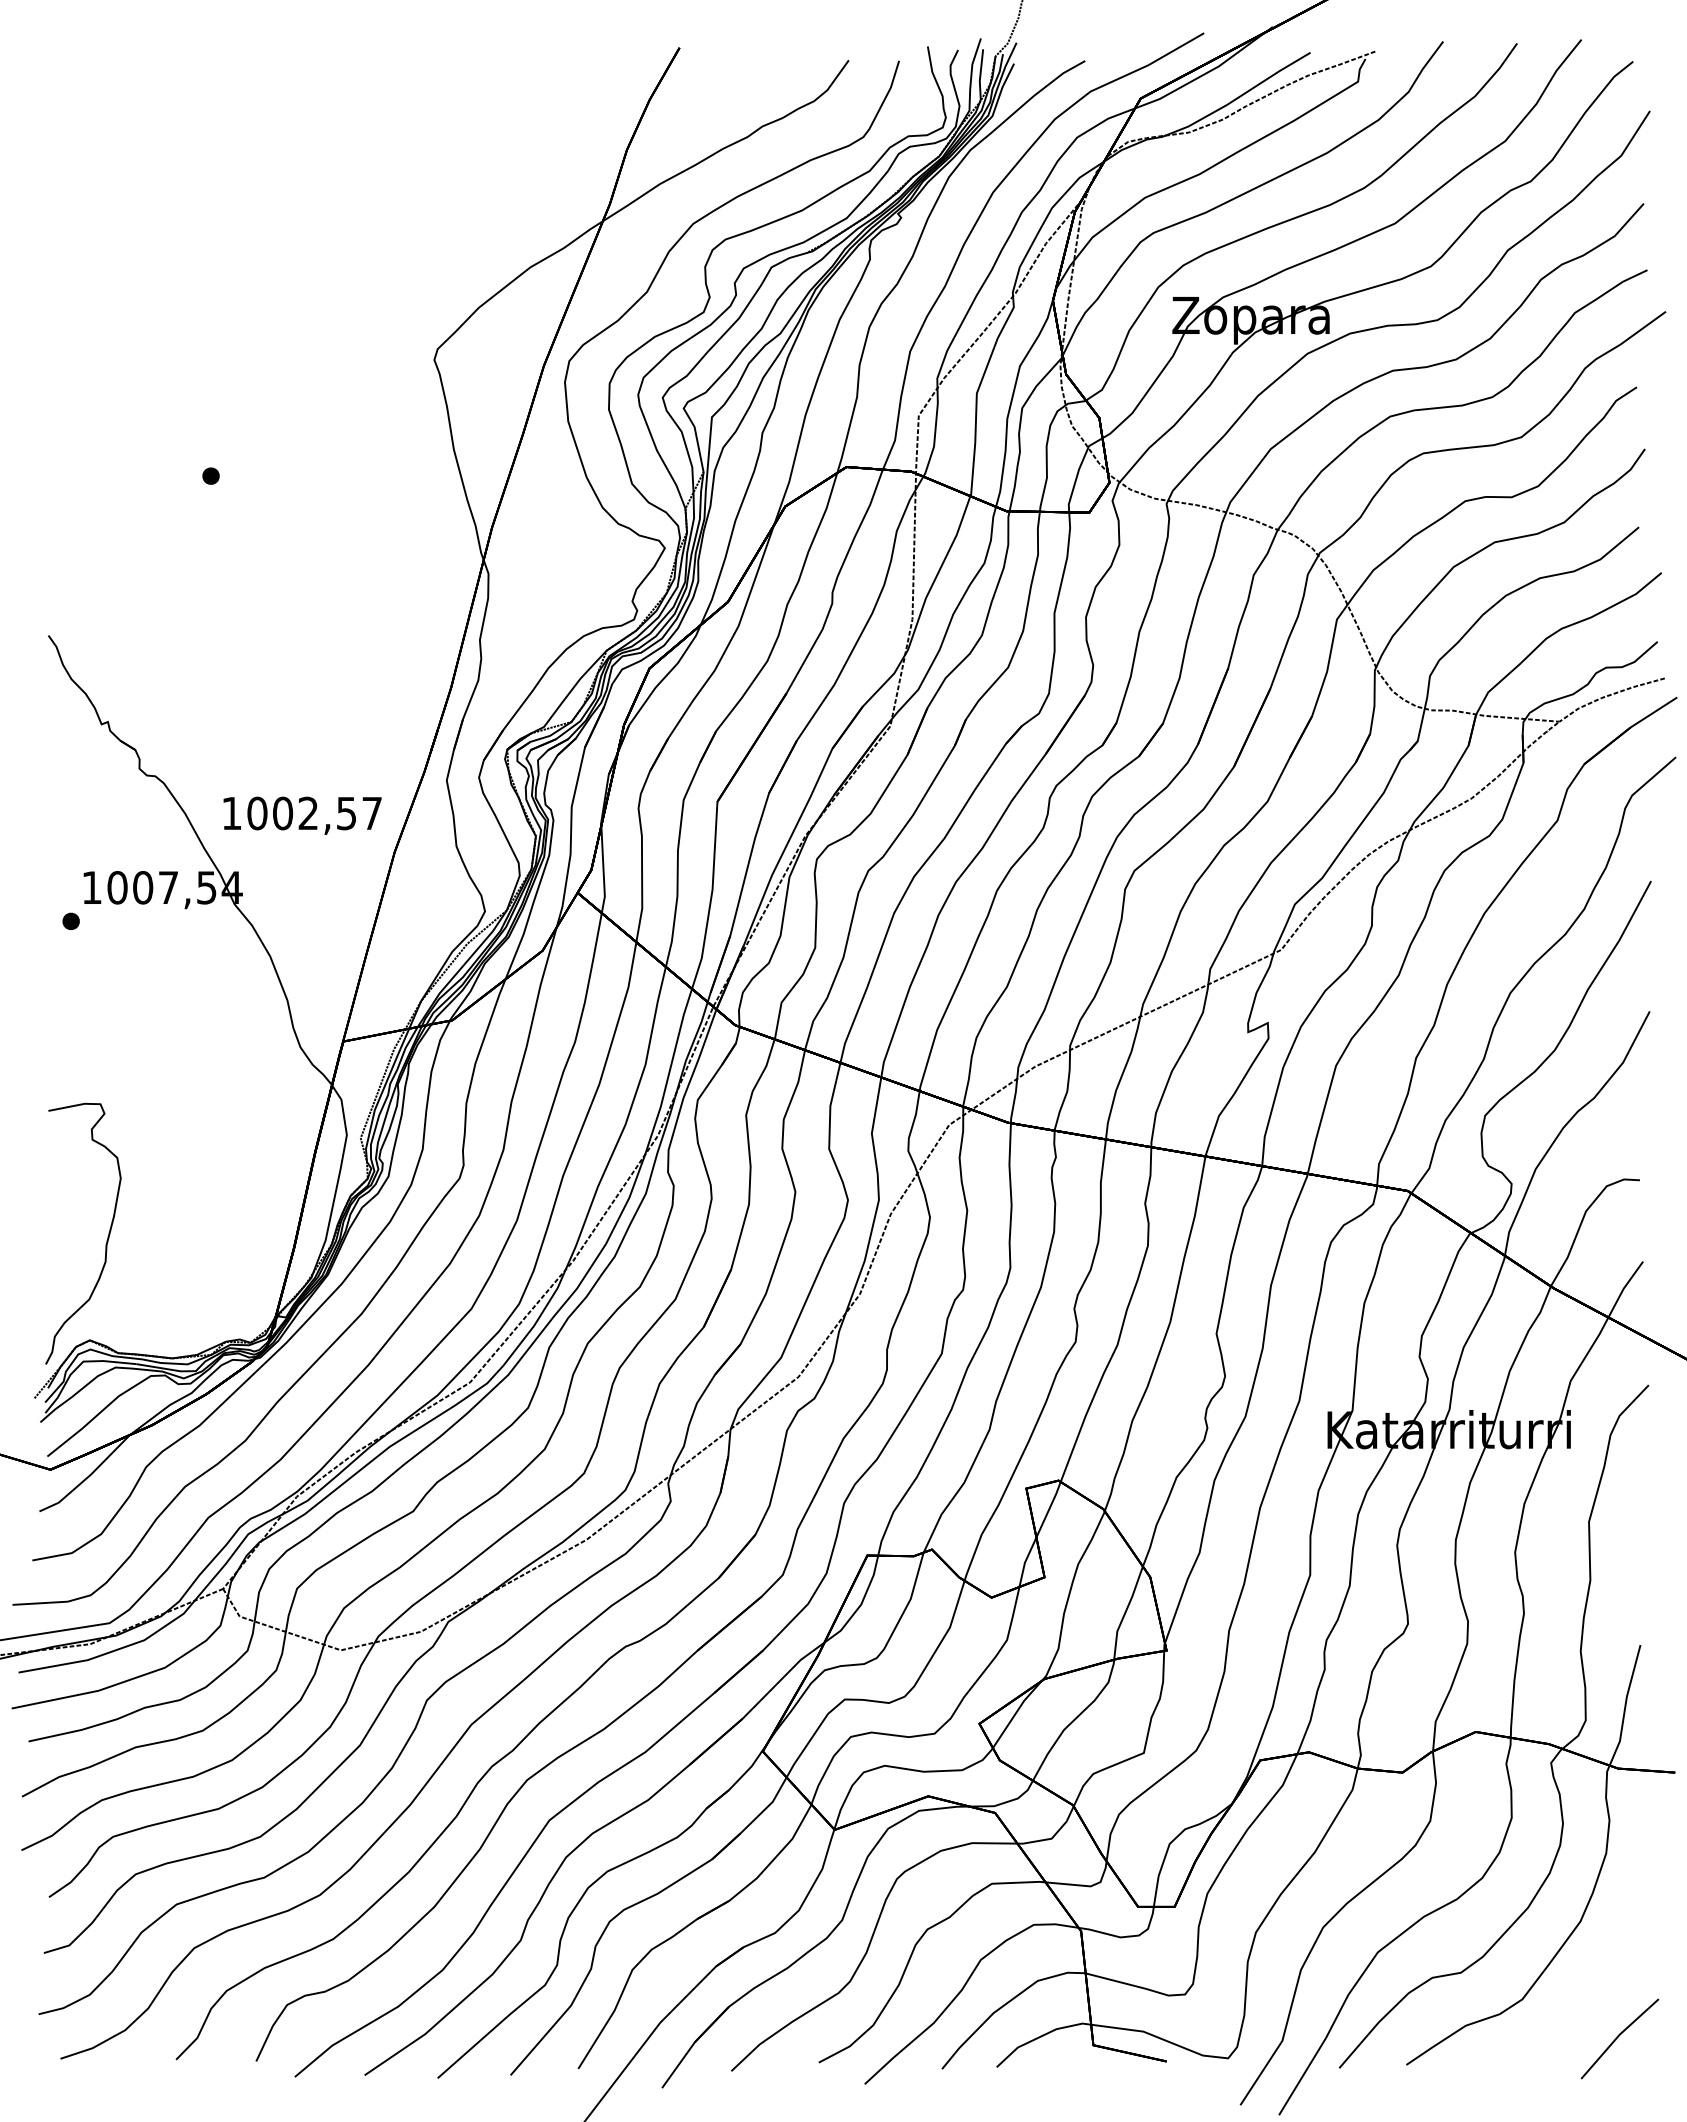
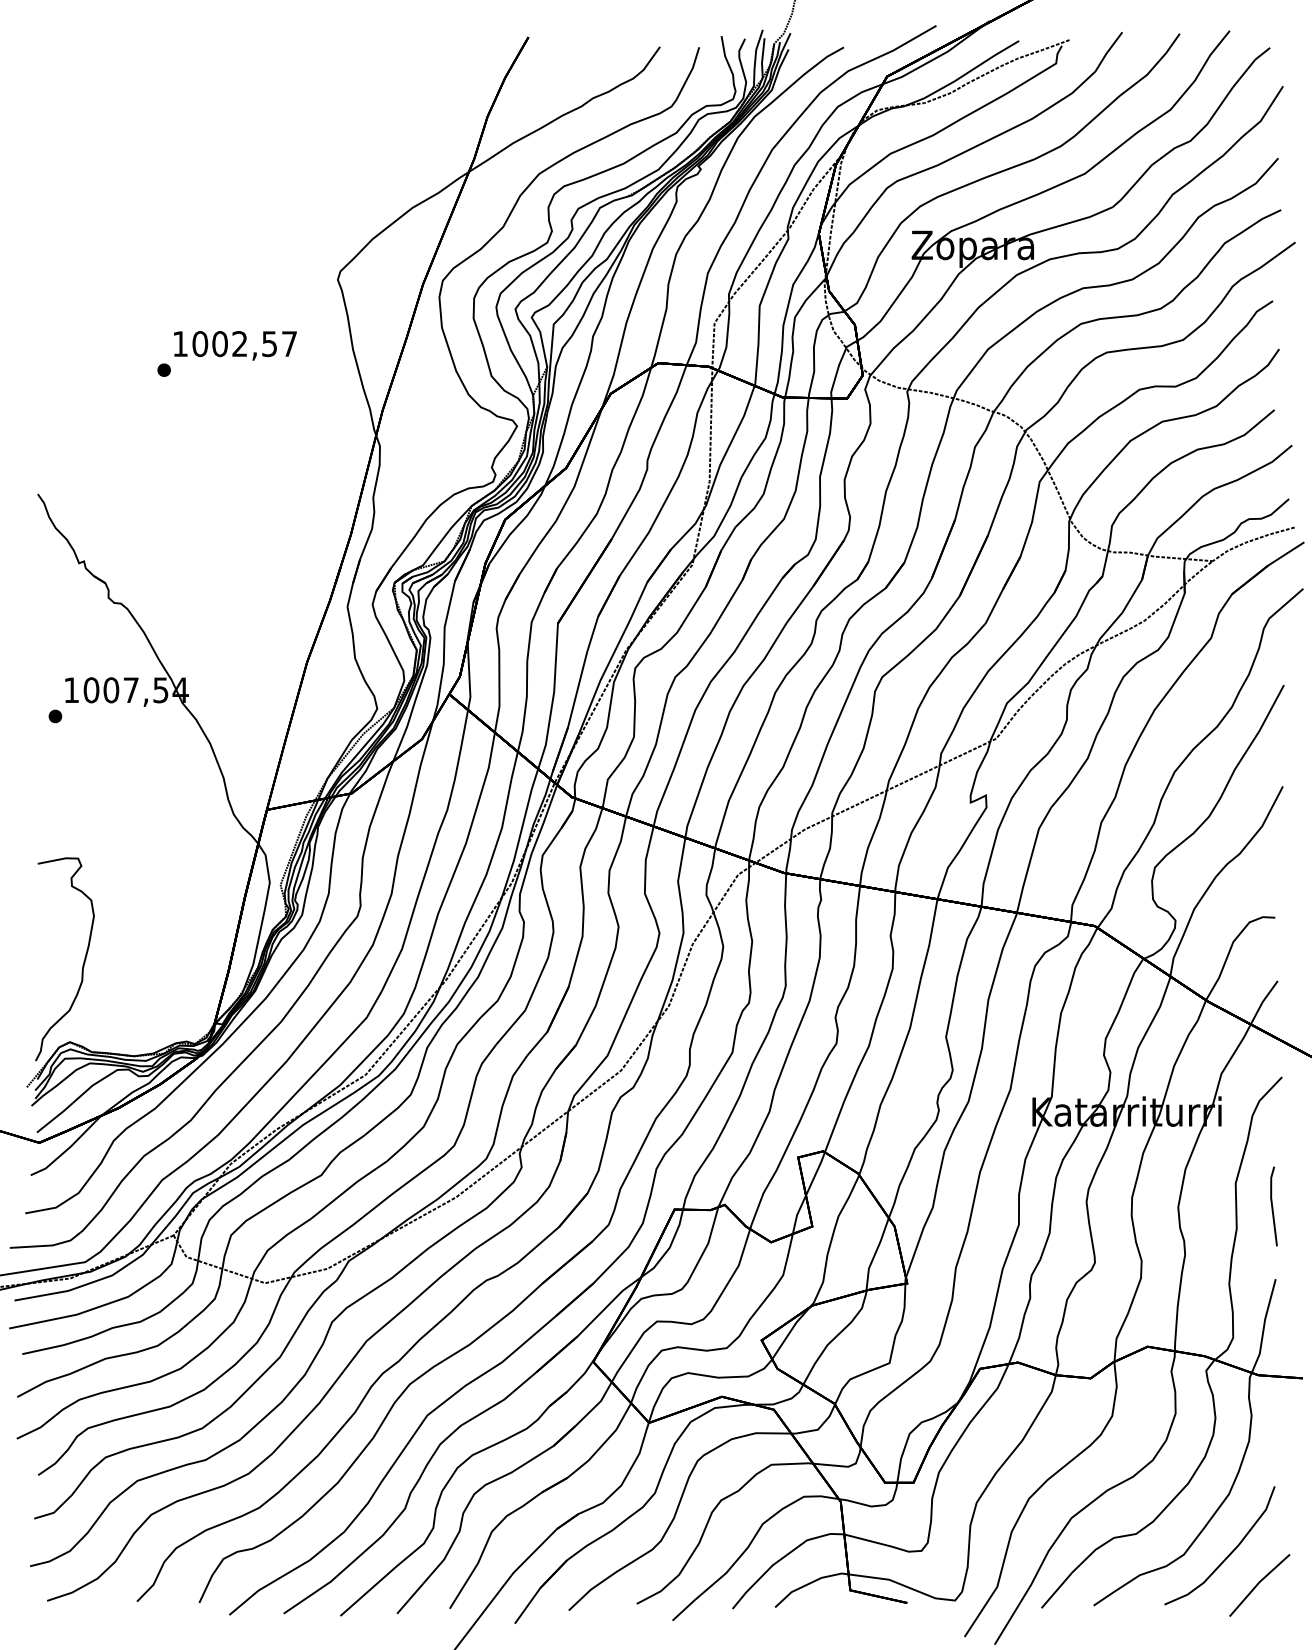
text: (302, 815) -> (235, 345), moved
line: (1636, 1551) -> (1272, 1206), added
part: (1581, 1997) -> (1229, 1553), added

